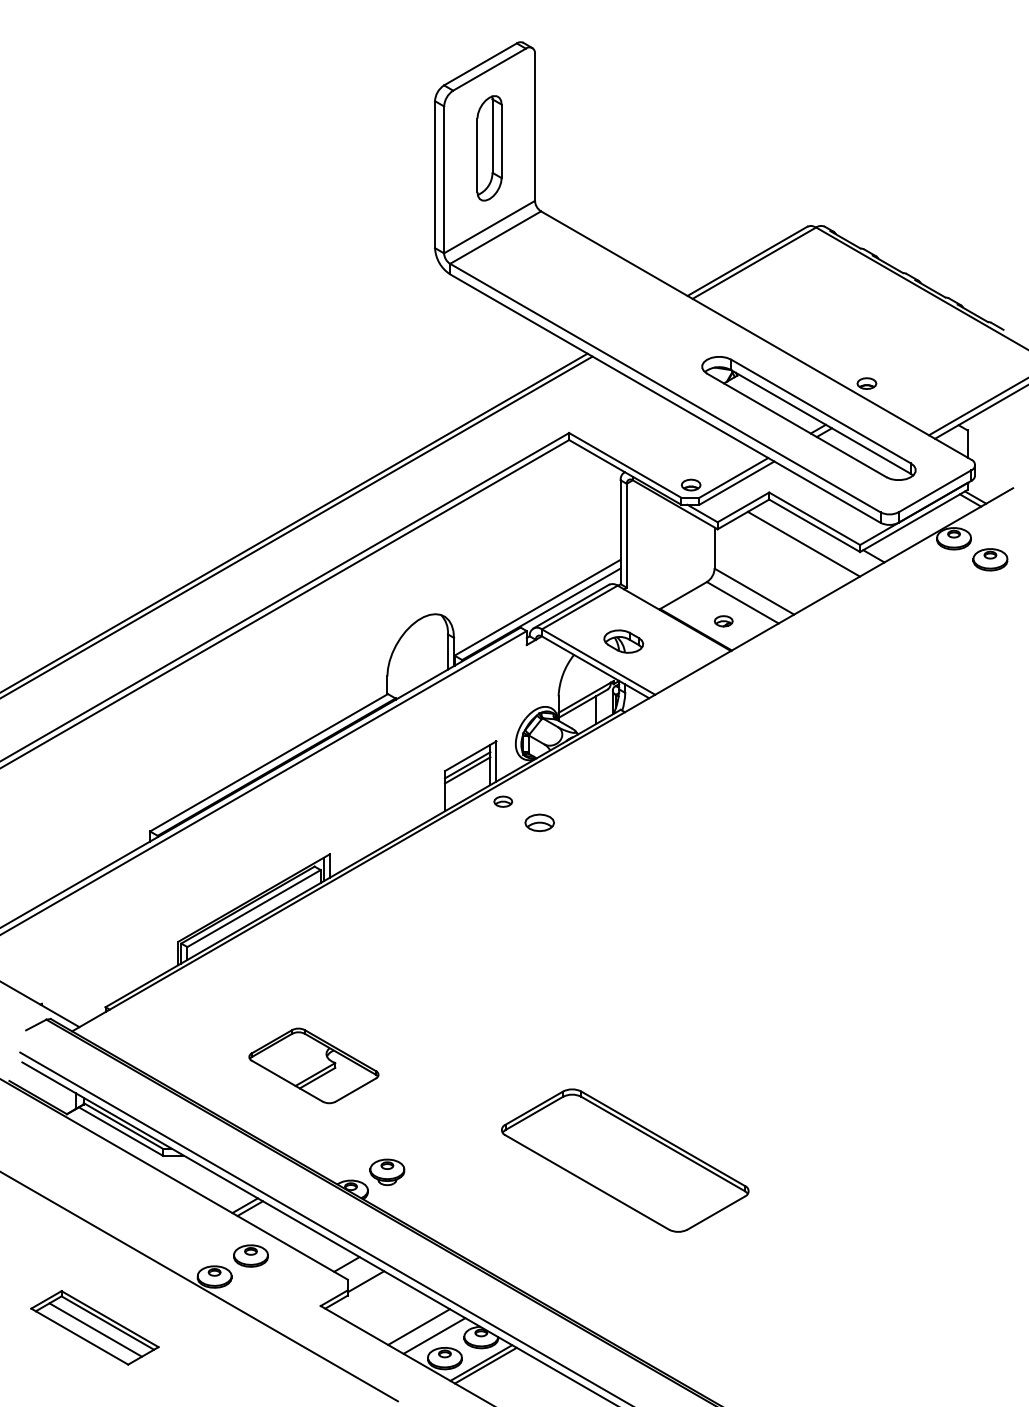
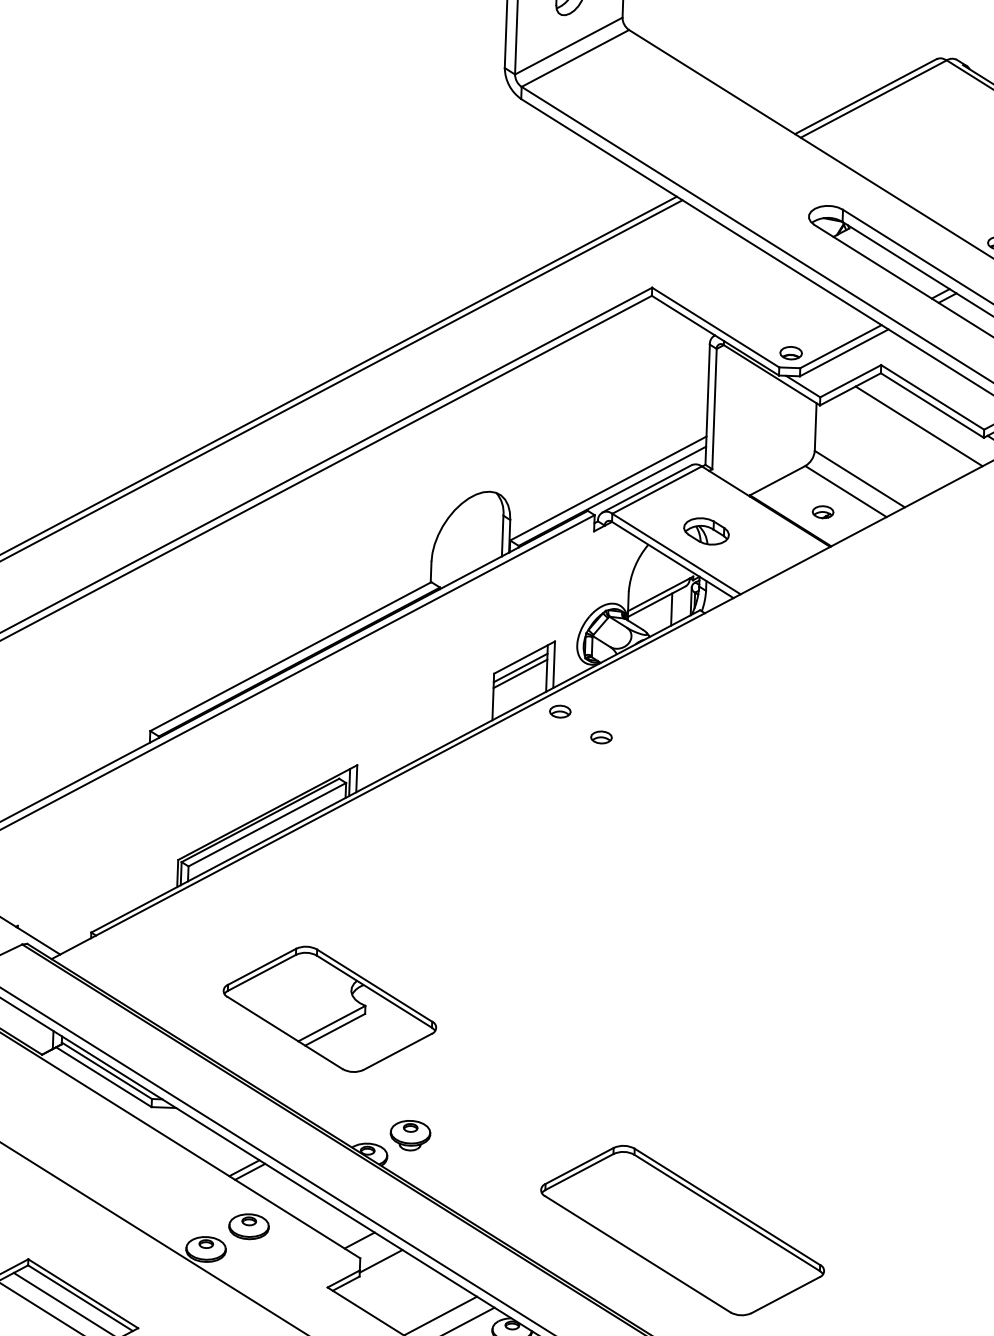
part: (539, 822) -> (601, 737), size x0.62
part: (313, 1065) -> (329, 1008), size x1.43
part: (625, 1160) -> (682, 1230), moved

